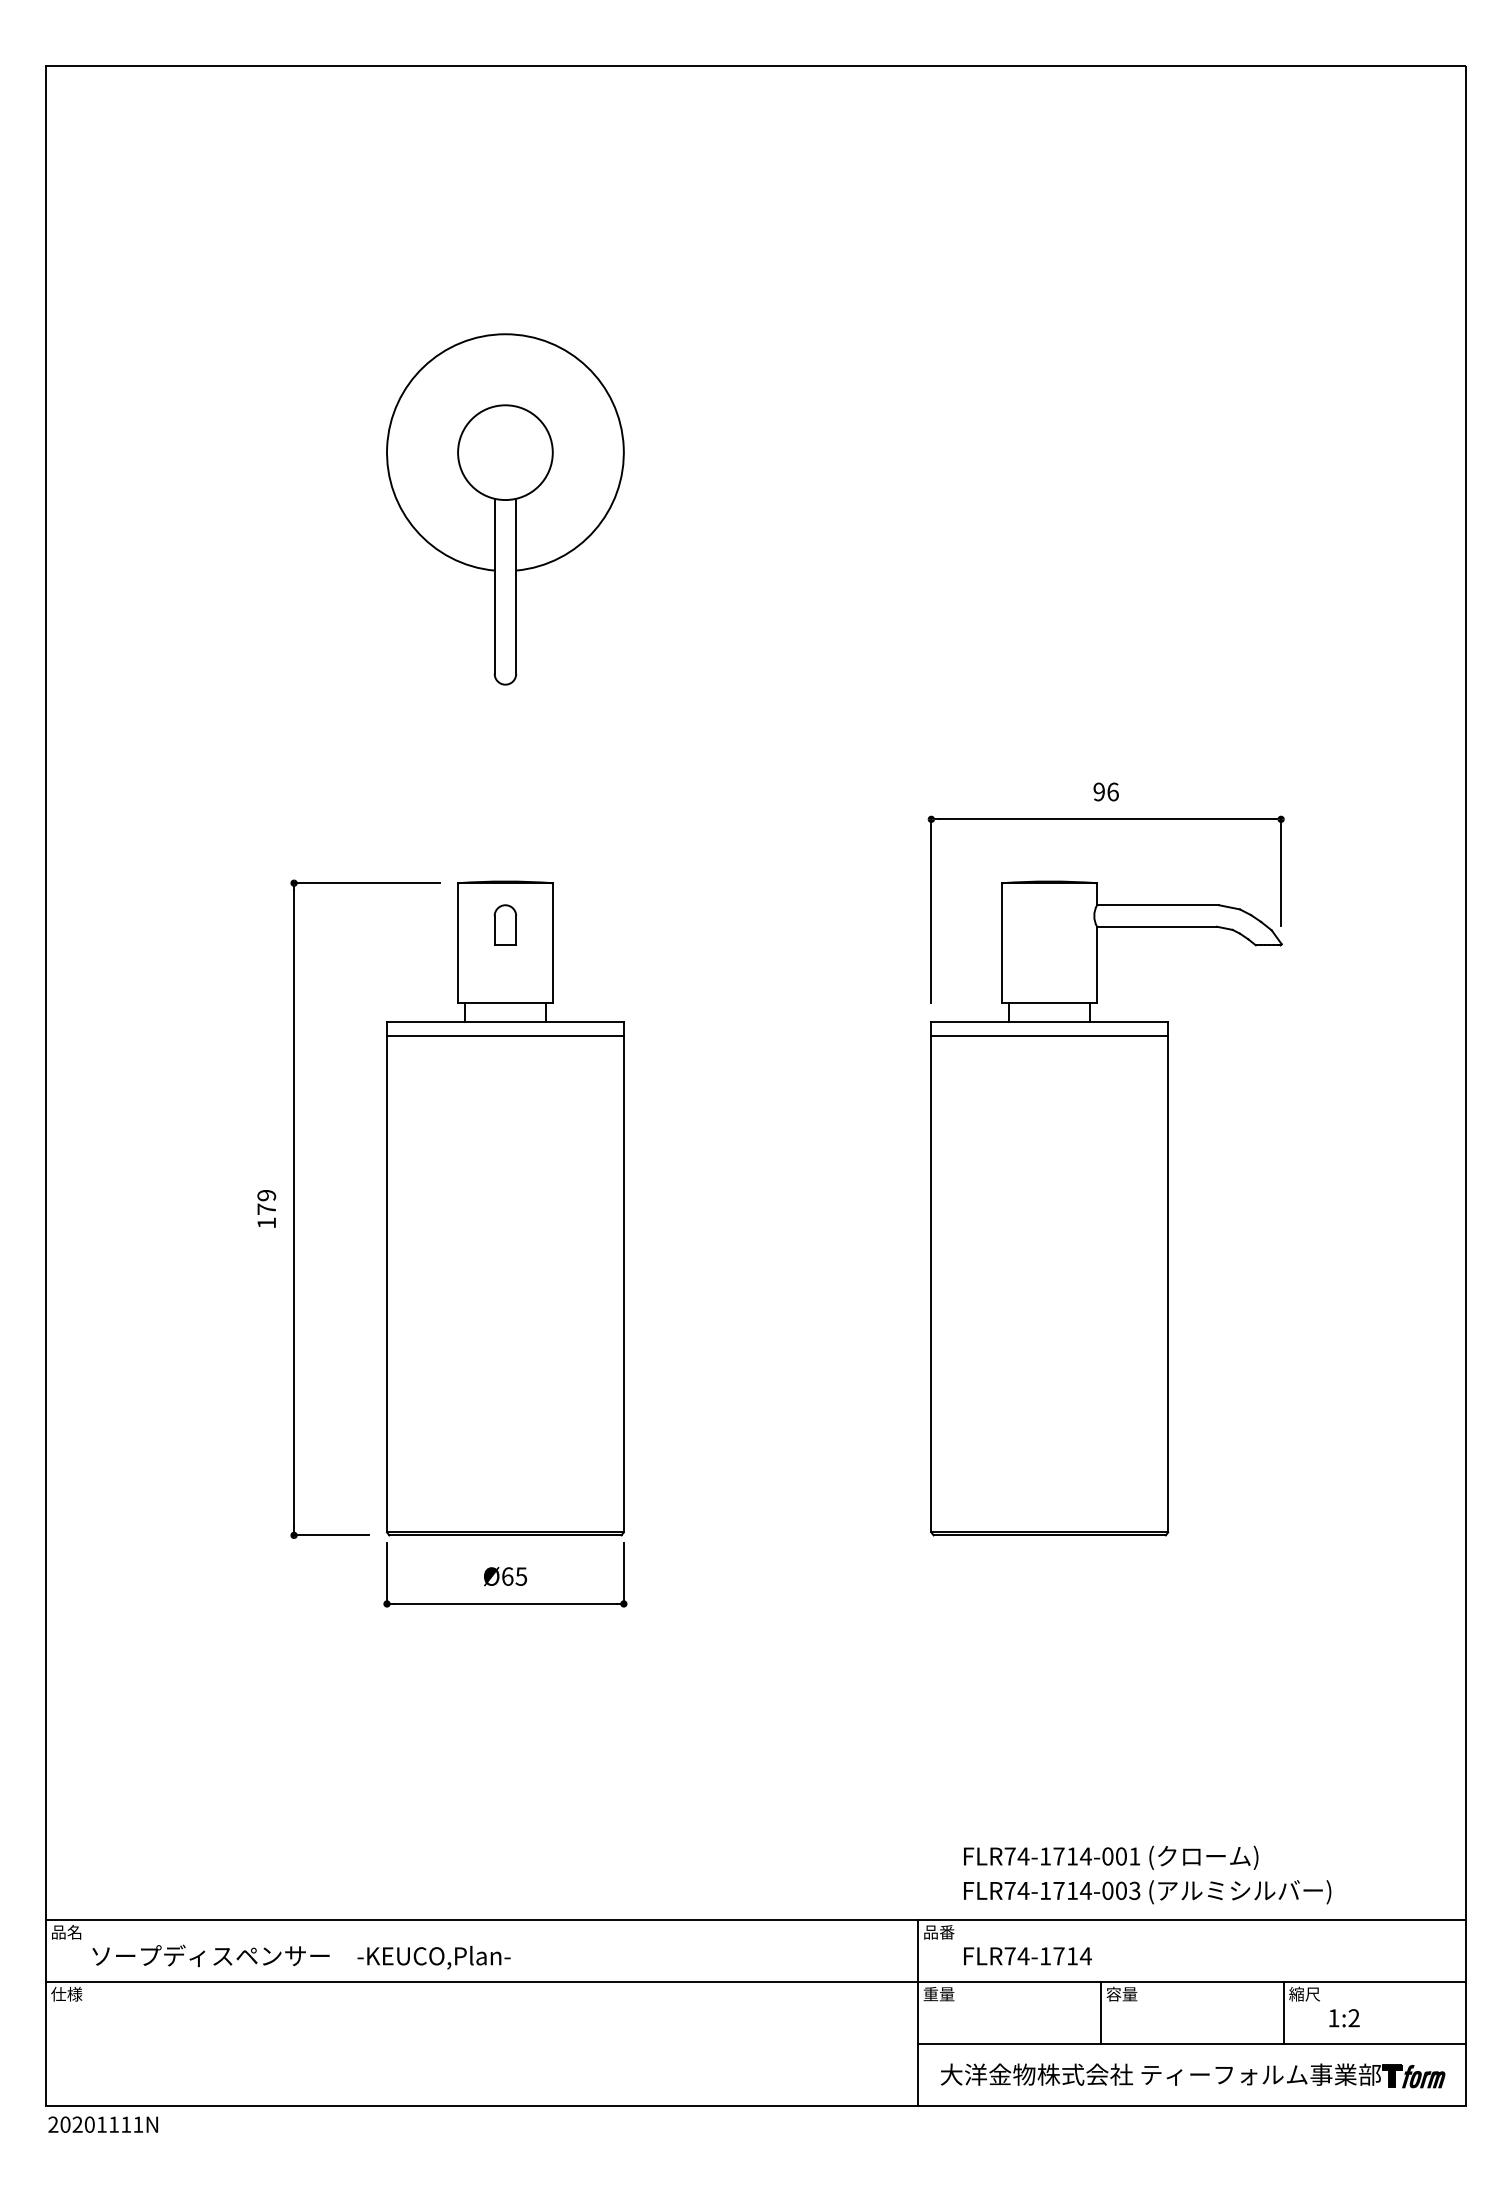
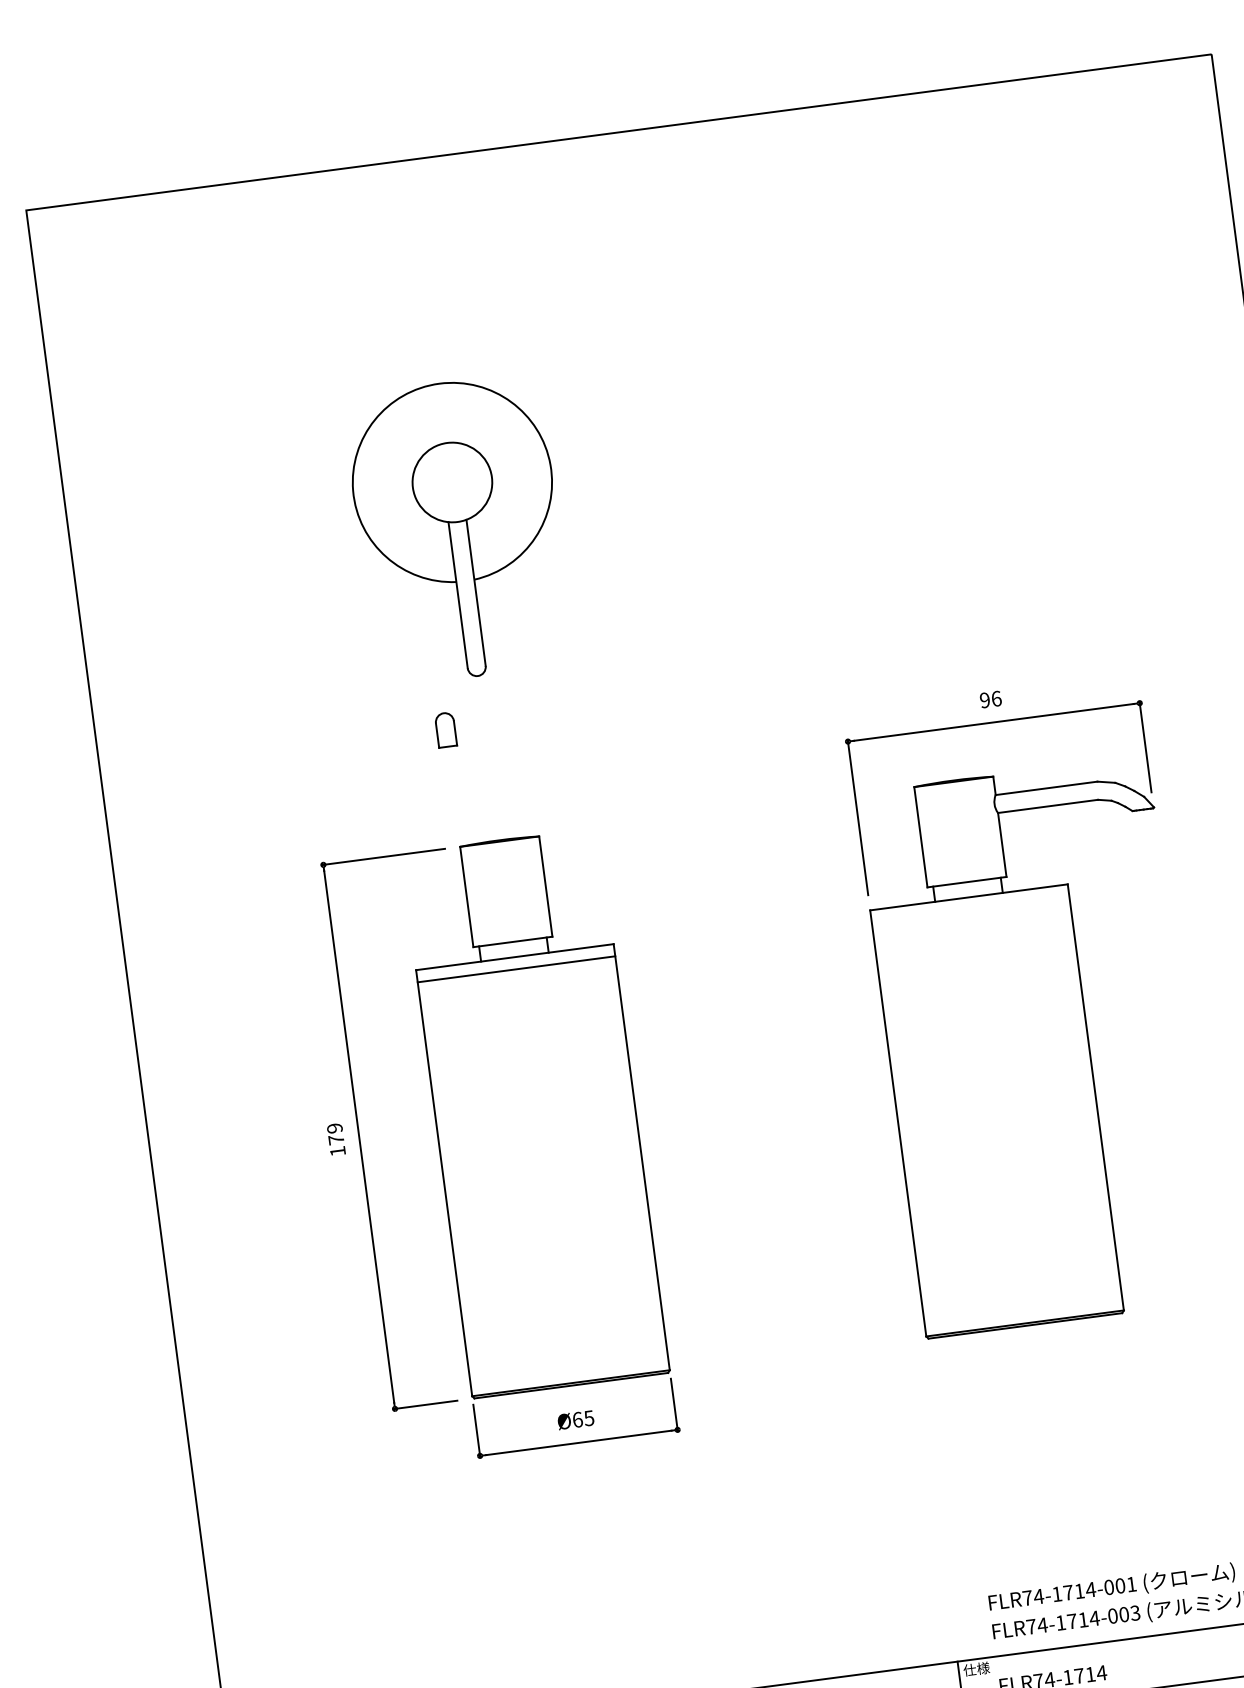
part: (505, 924) -> (445, 729), moved
line: (1049, 1036) -> (970, 909), removed
text: (938, 1931) -> (976, 1668), 品番 -> 仕様

